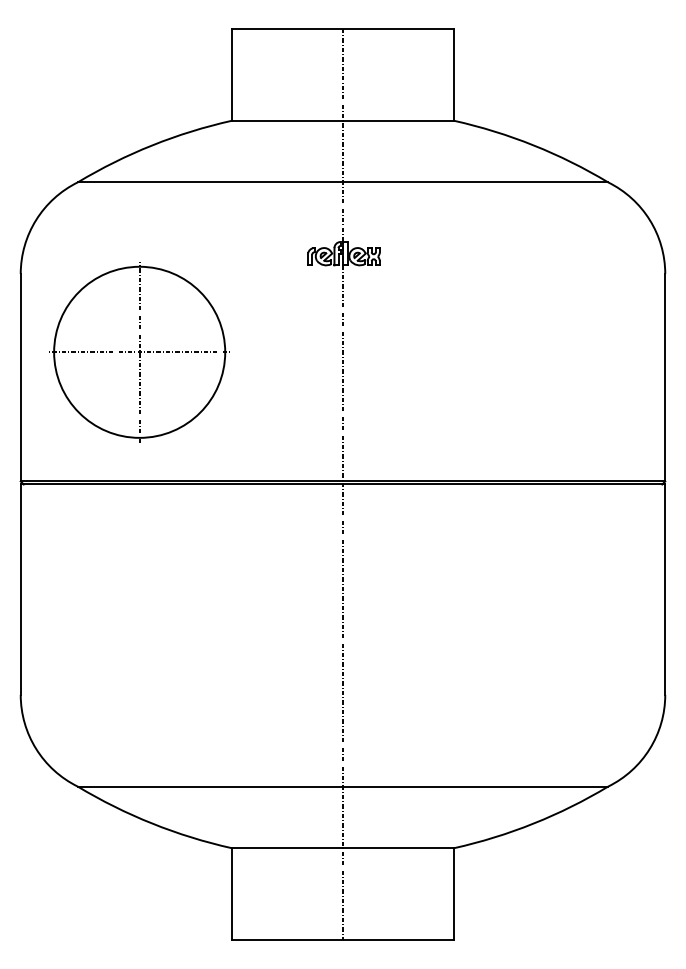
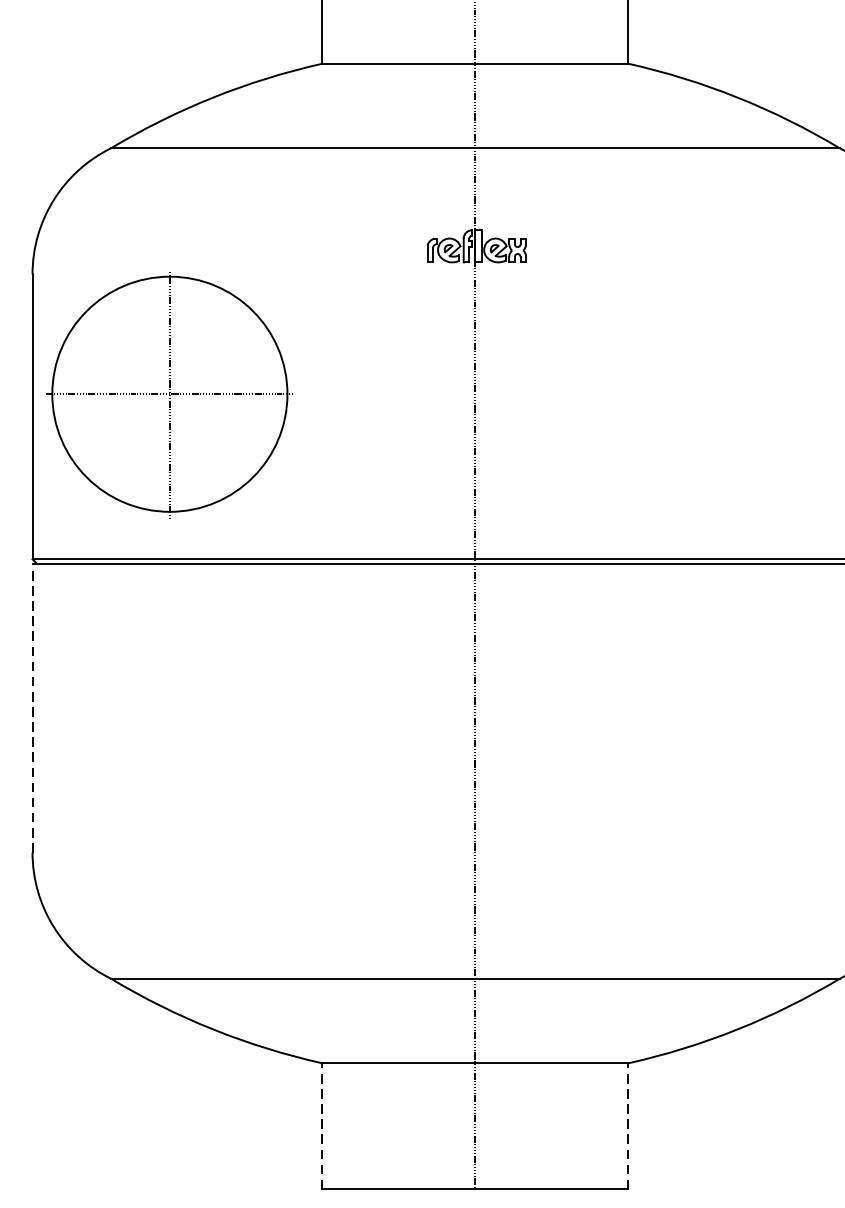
part: (139, 352) -> (169, 394), moved
line: (20, 589) -> (32, 707), solid -> dashed
line: (231, 894) -> (322, 1126), solid -> dashed
line: (454, 894) -> (628, 1126), solid -> dashed

